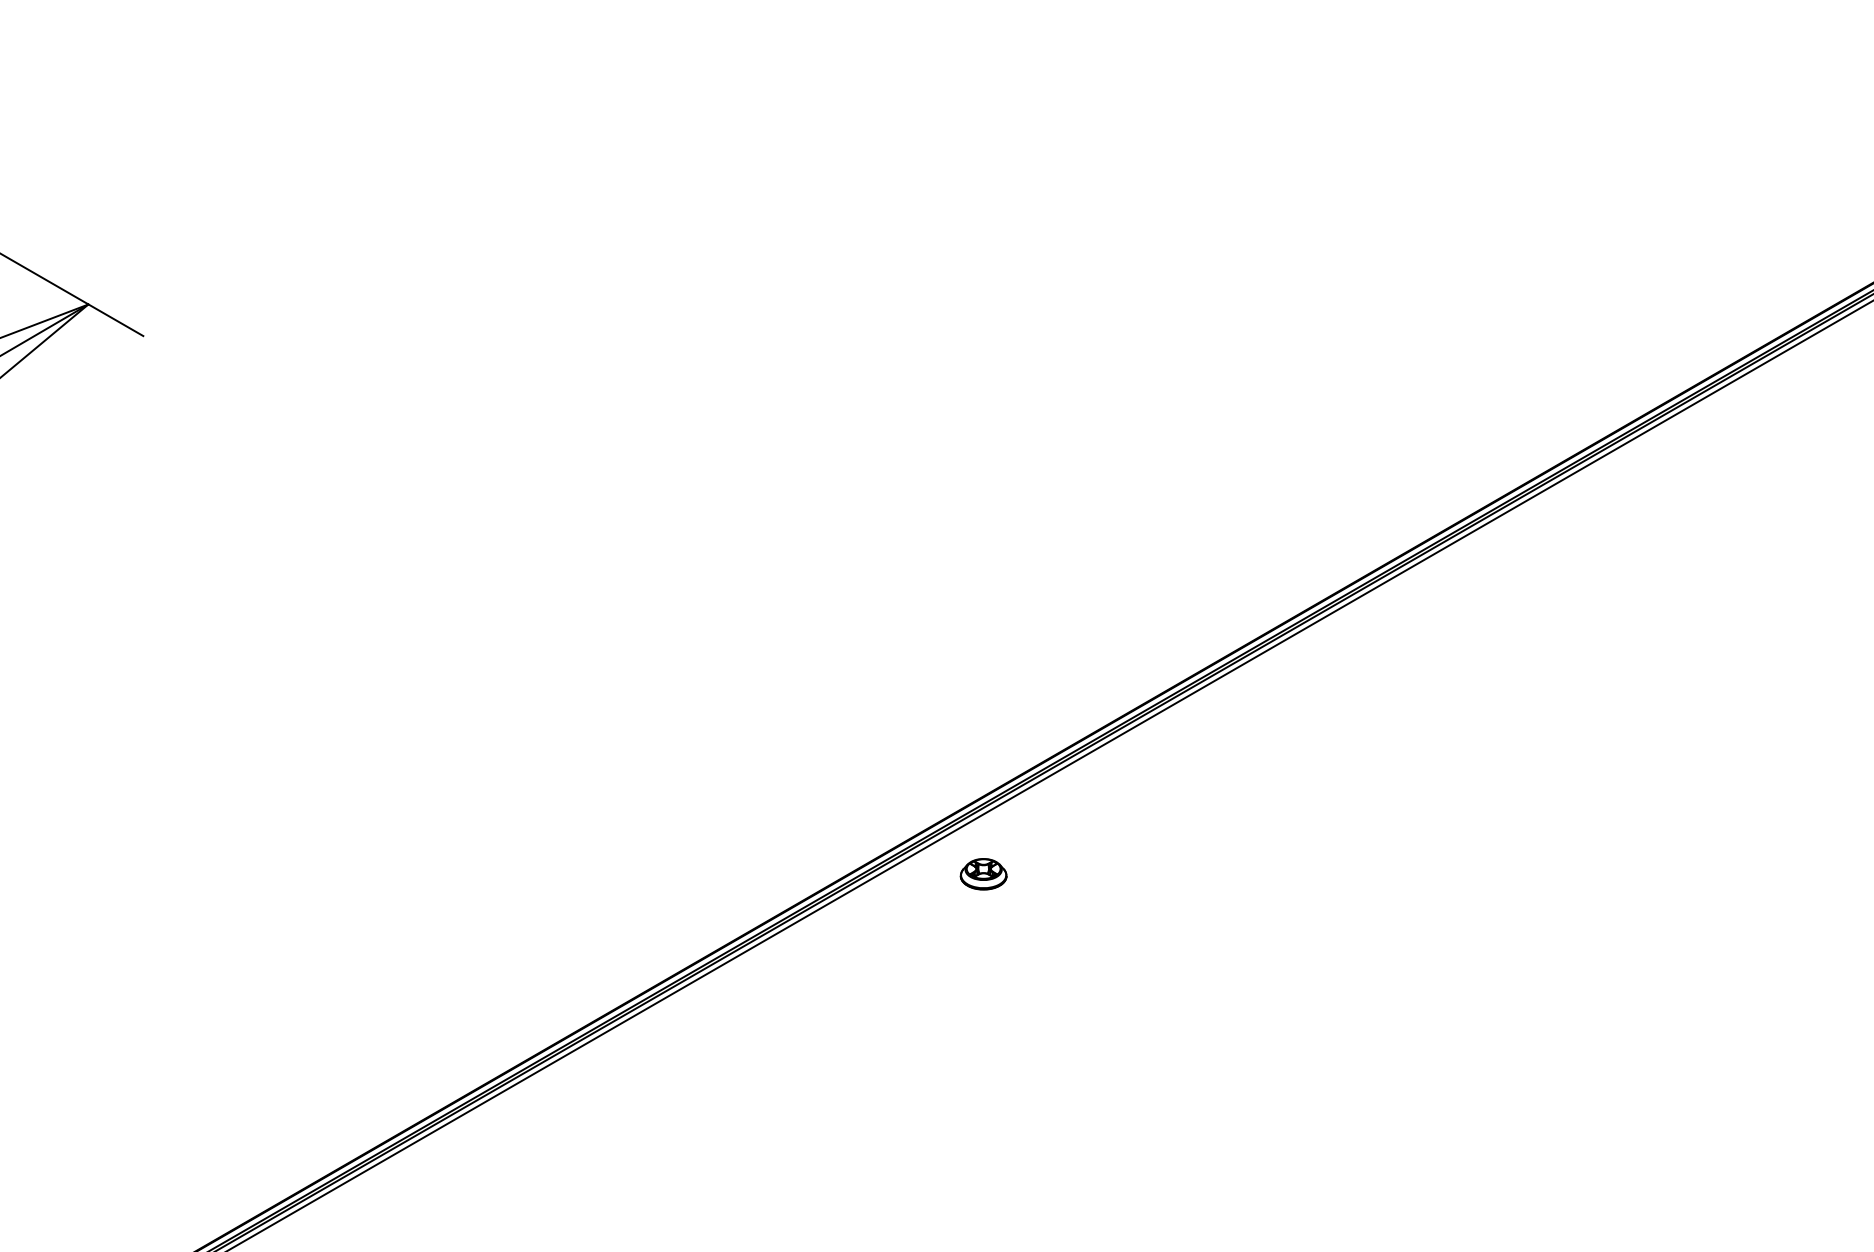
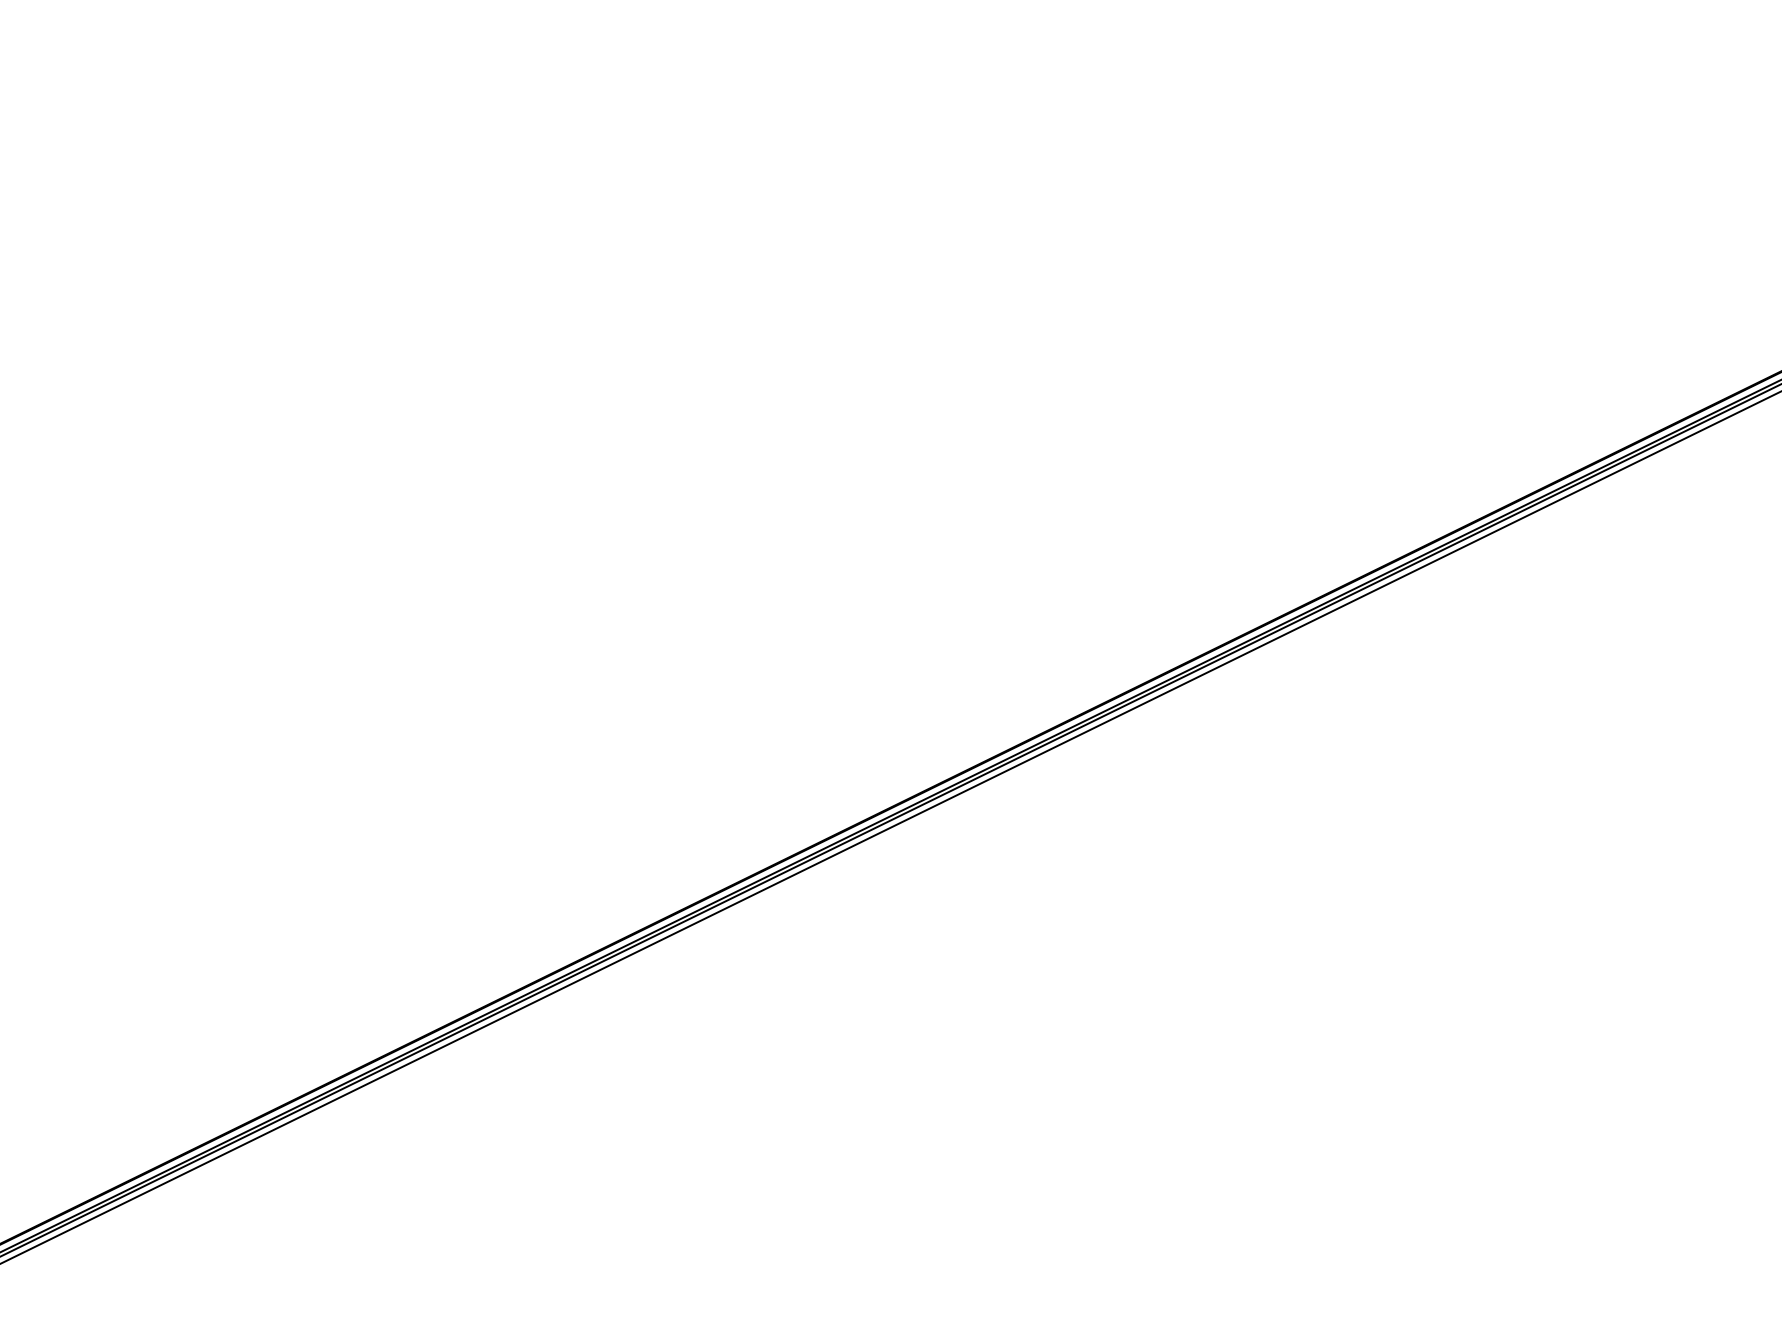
part: (983, 874) -> (576, 1049), removed

